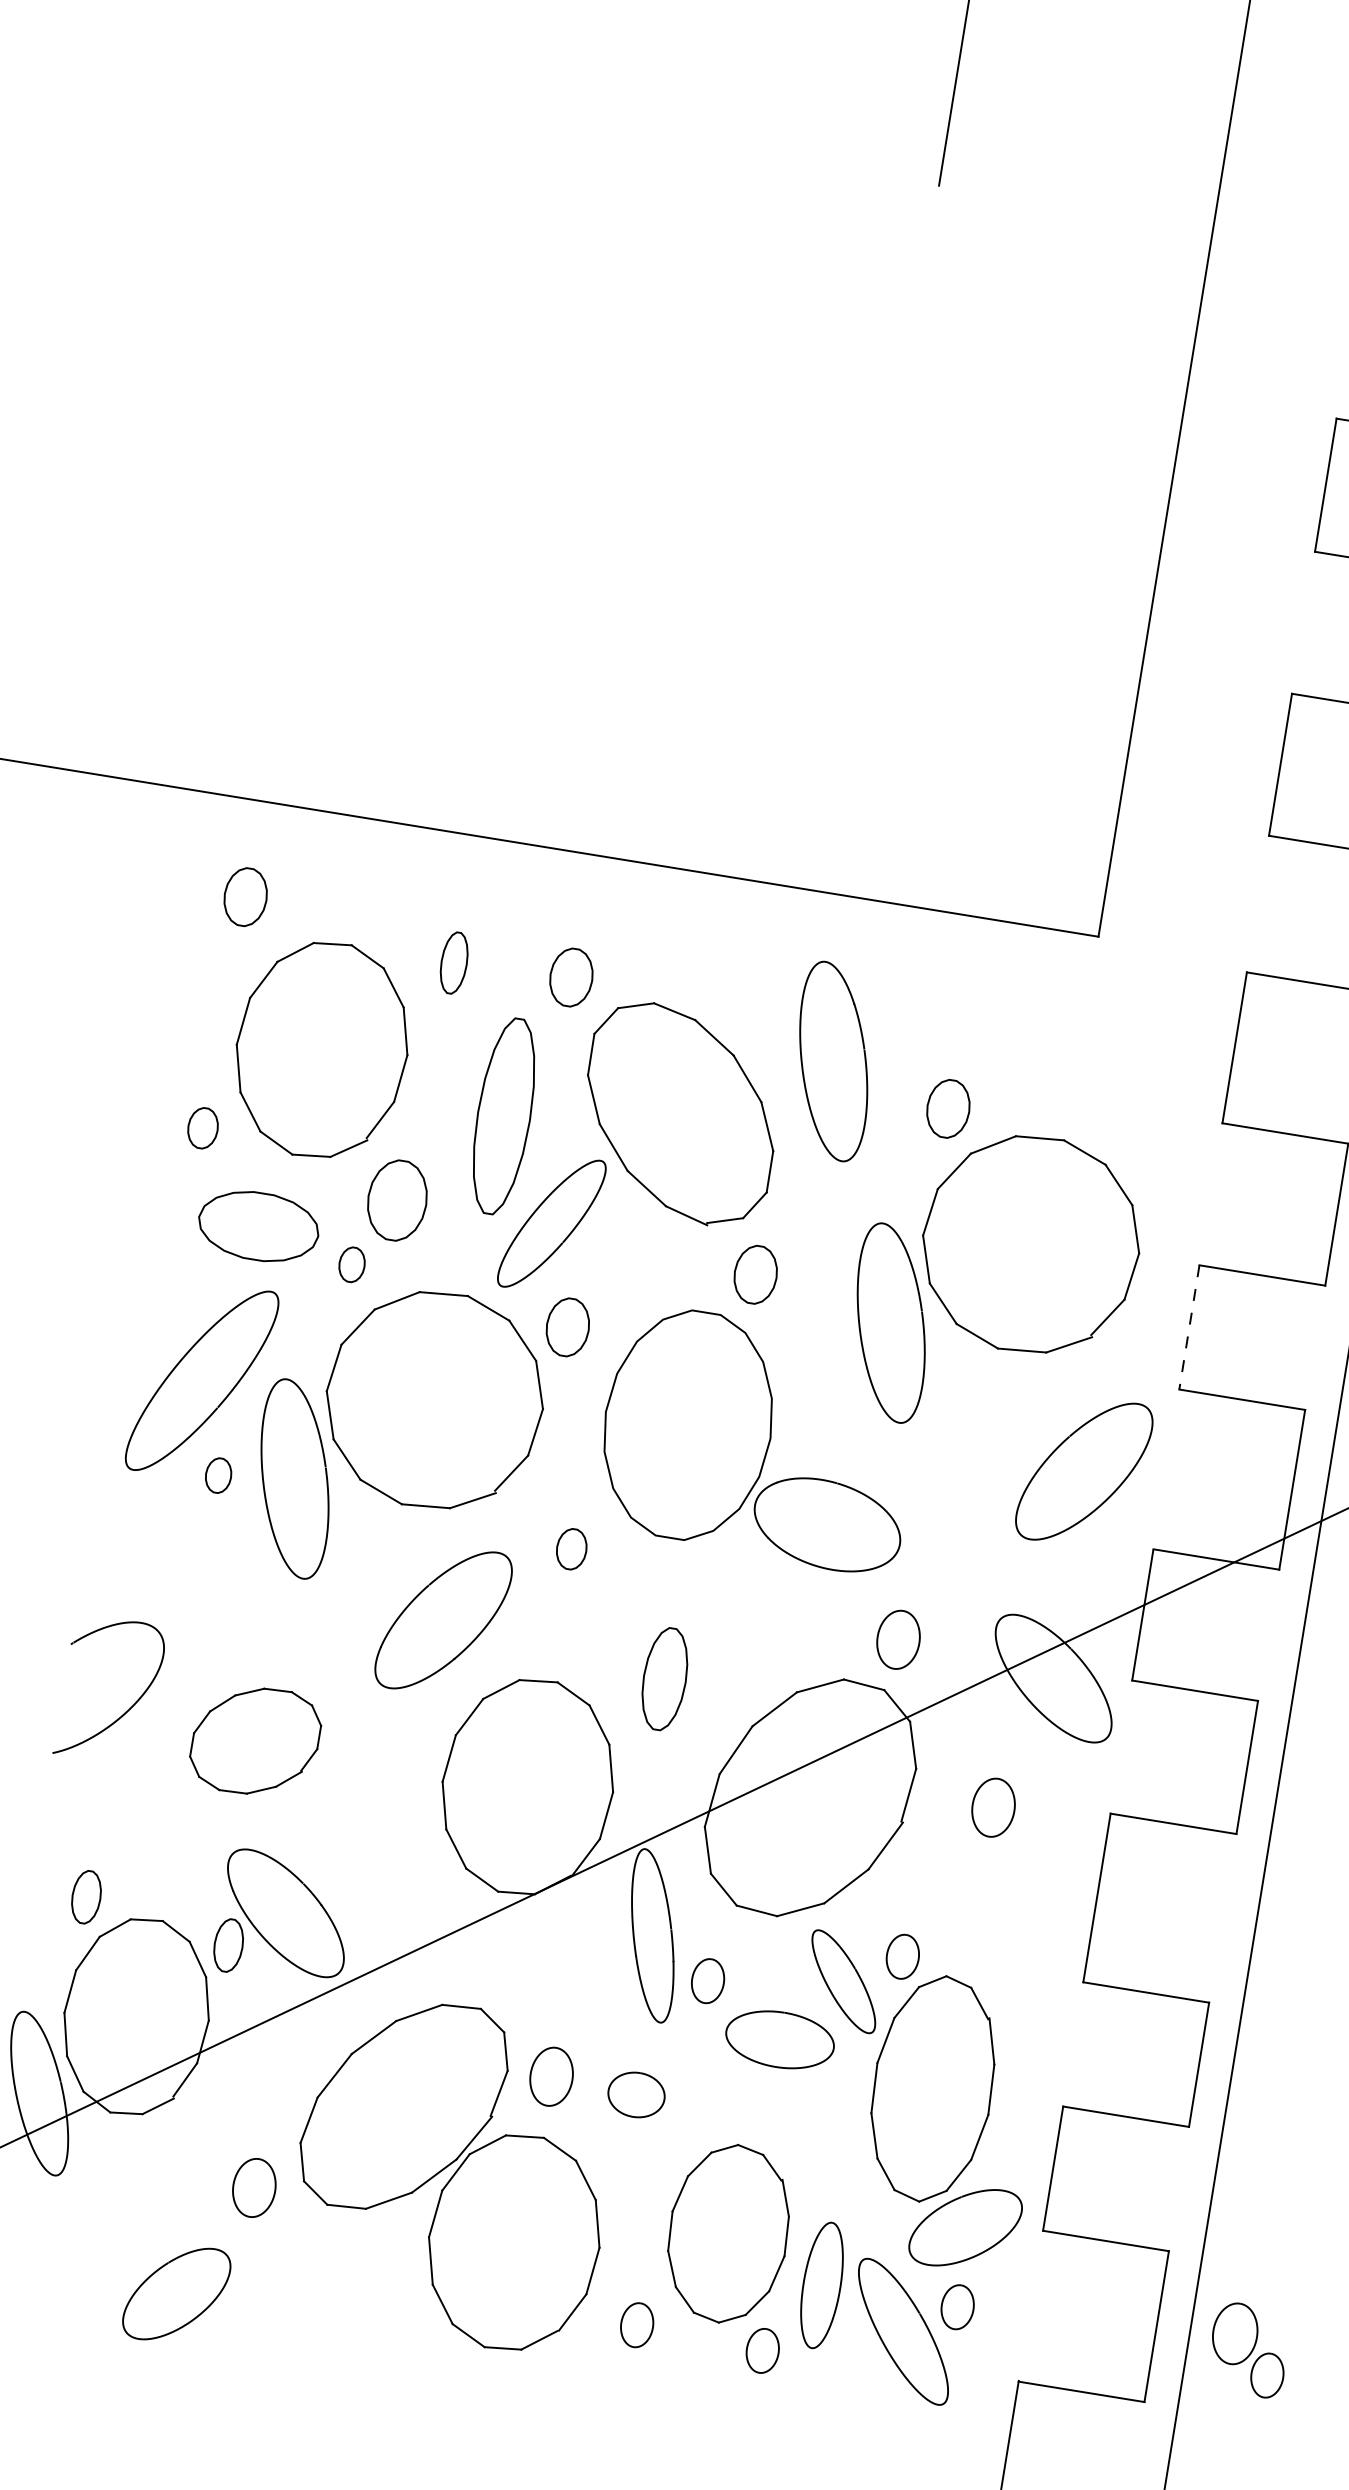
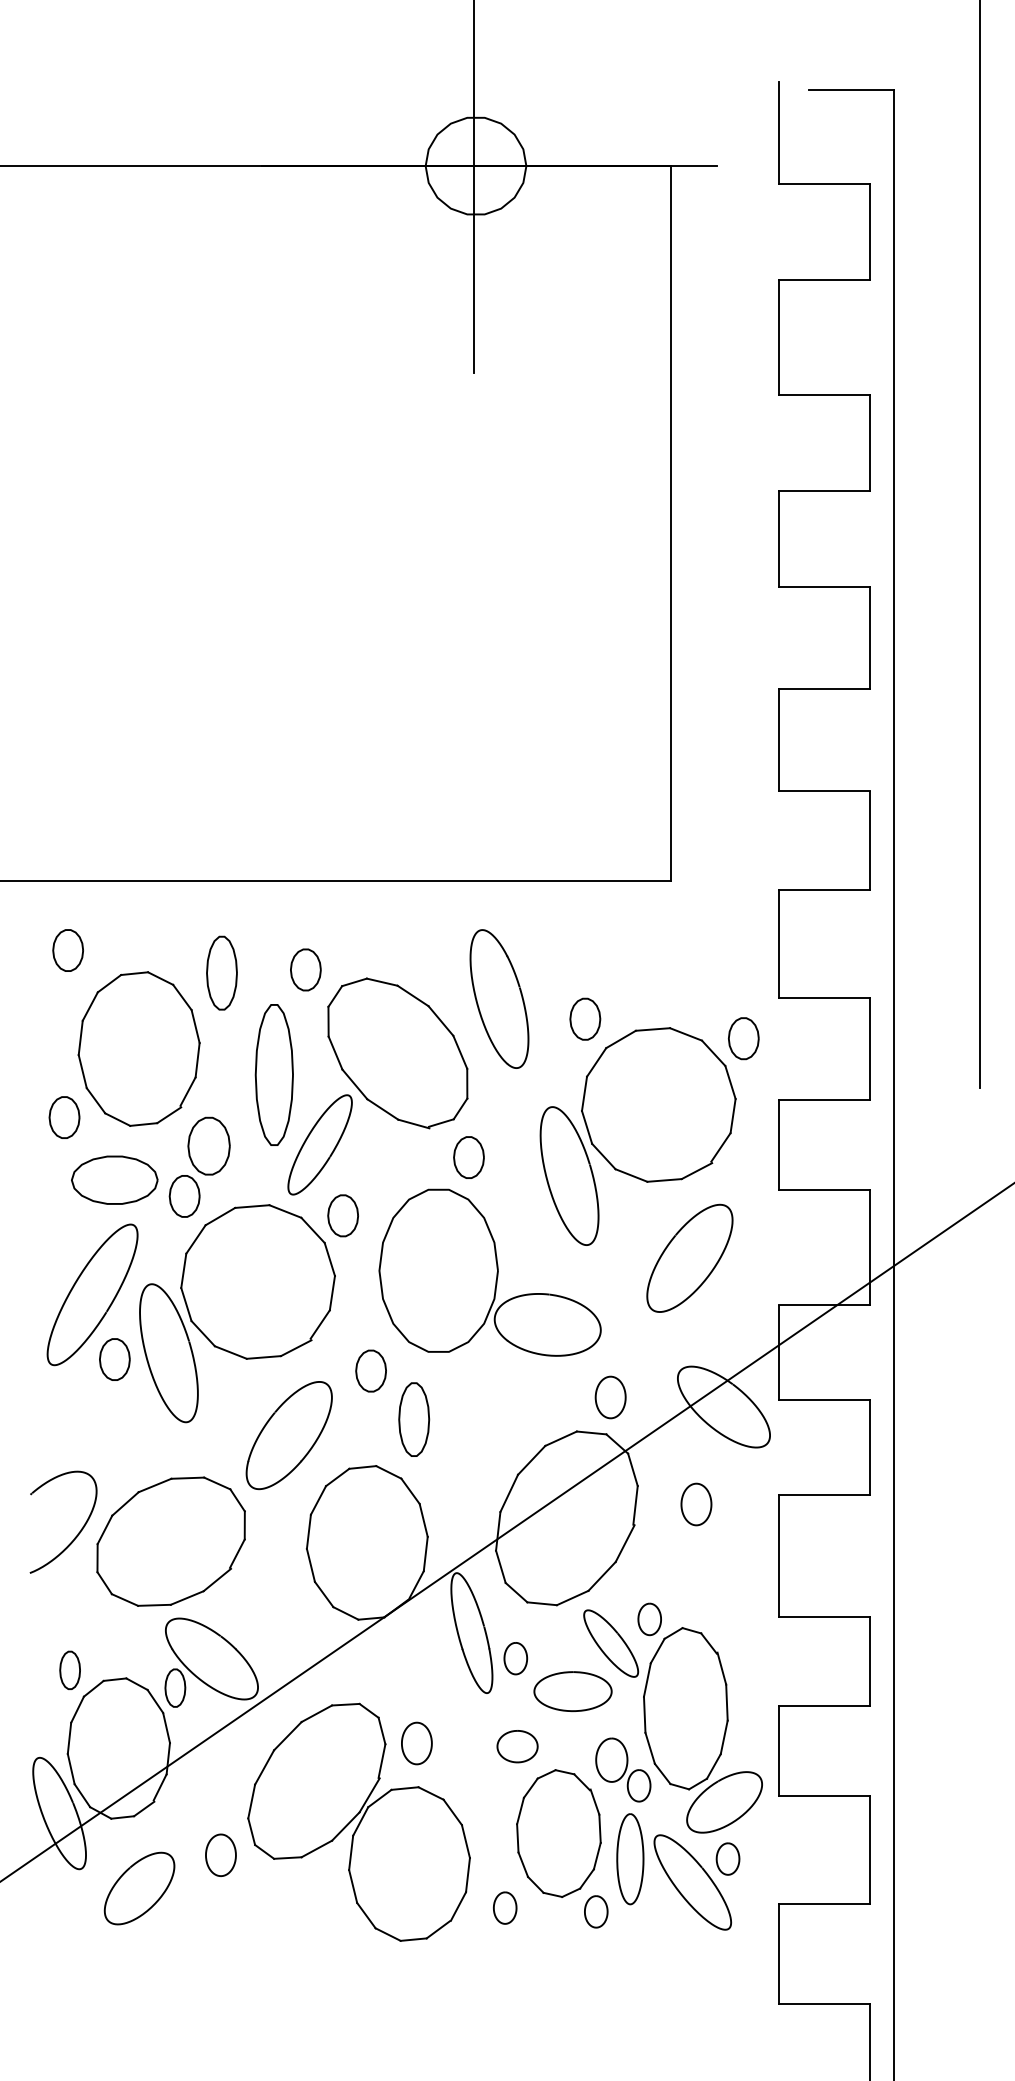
part: (453, 962) -> (221, 972), size x1.67
part: (203, 1128) -> (64, 1117), size x1.43
part: (1163, 1171) -> (743, 1038), added
part: (351, 1264) -> (184, 1196), size x1.67
line: (1189, 1327) -> (779, 1145), dashed -> solid
curve: (1058, 1449) -> (669, 1245), moved
part: (218, 1475) -> (114, 1359), size x1.67
part: (571, 1548) -> (370, 1370), size x1.43
part: (665, 1679) -> (414, 1419), moved
part: (254, 1740) -> (170, 1541), size x1.67
curve: (634, 2074) -> (513, 1732), moved
curve: (160, 2269) -> (125, 1873), moved
part: (1249, 2349) -> (623, 1769), moved

